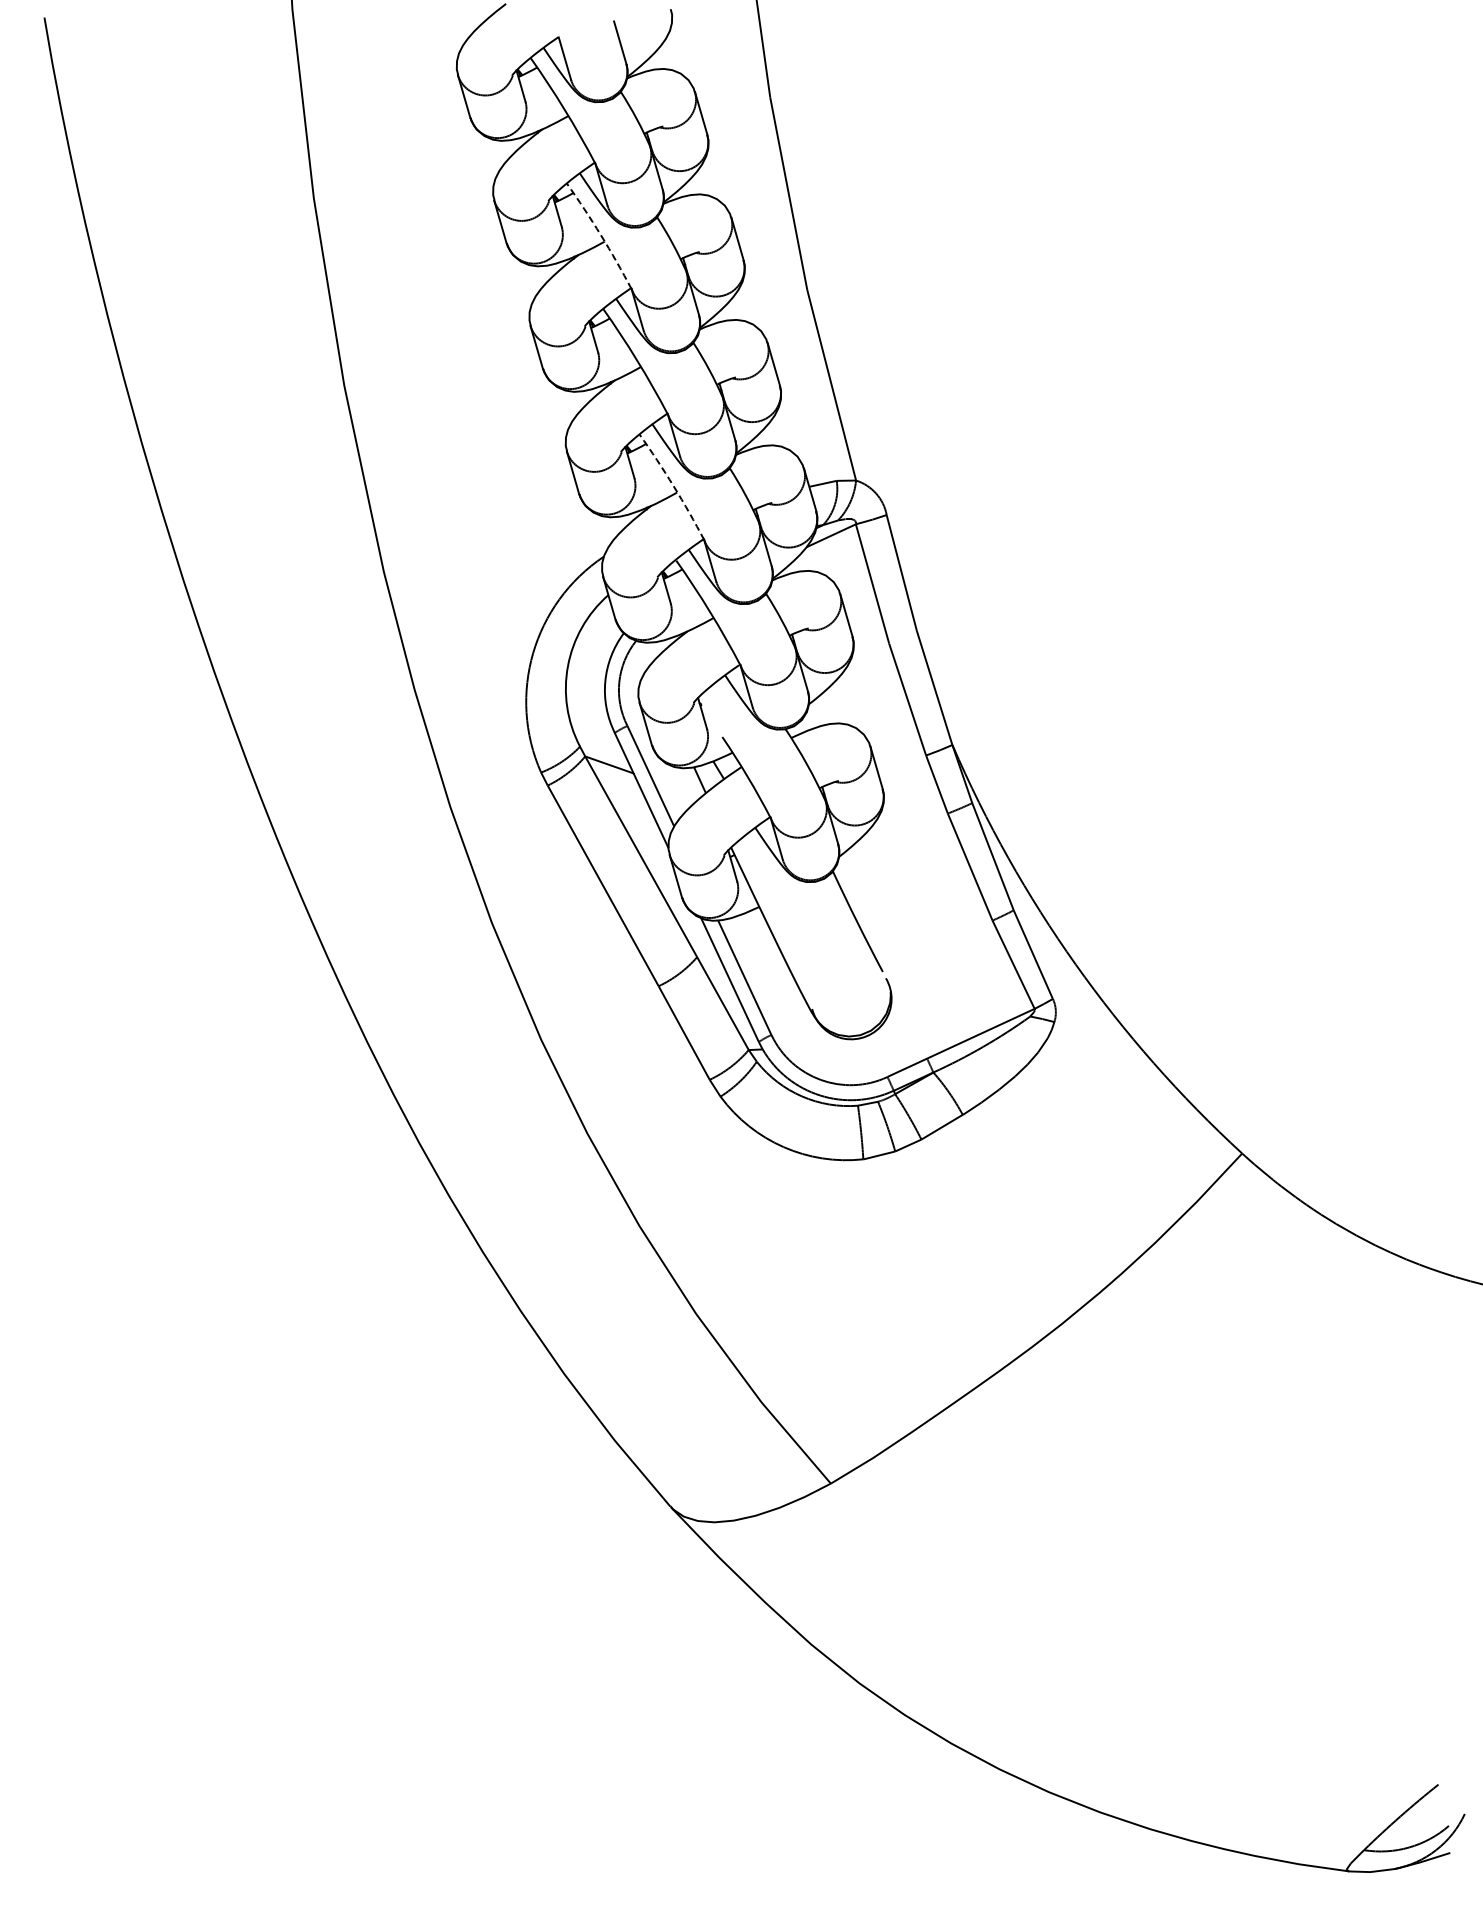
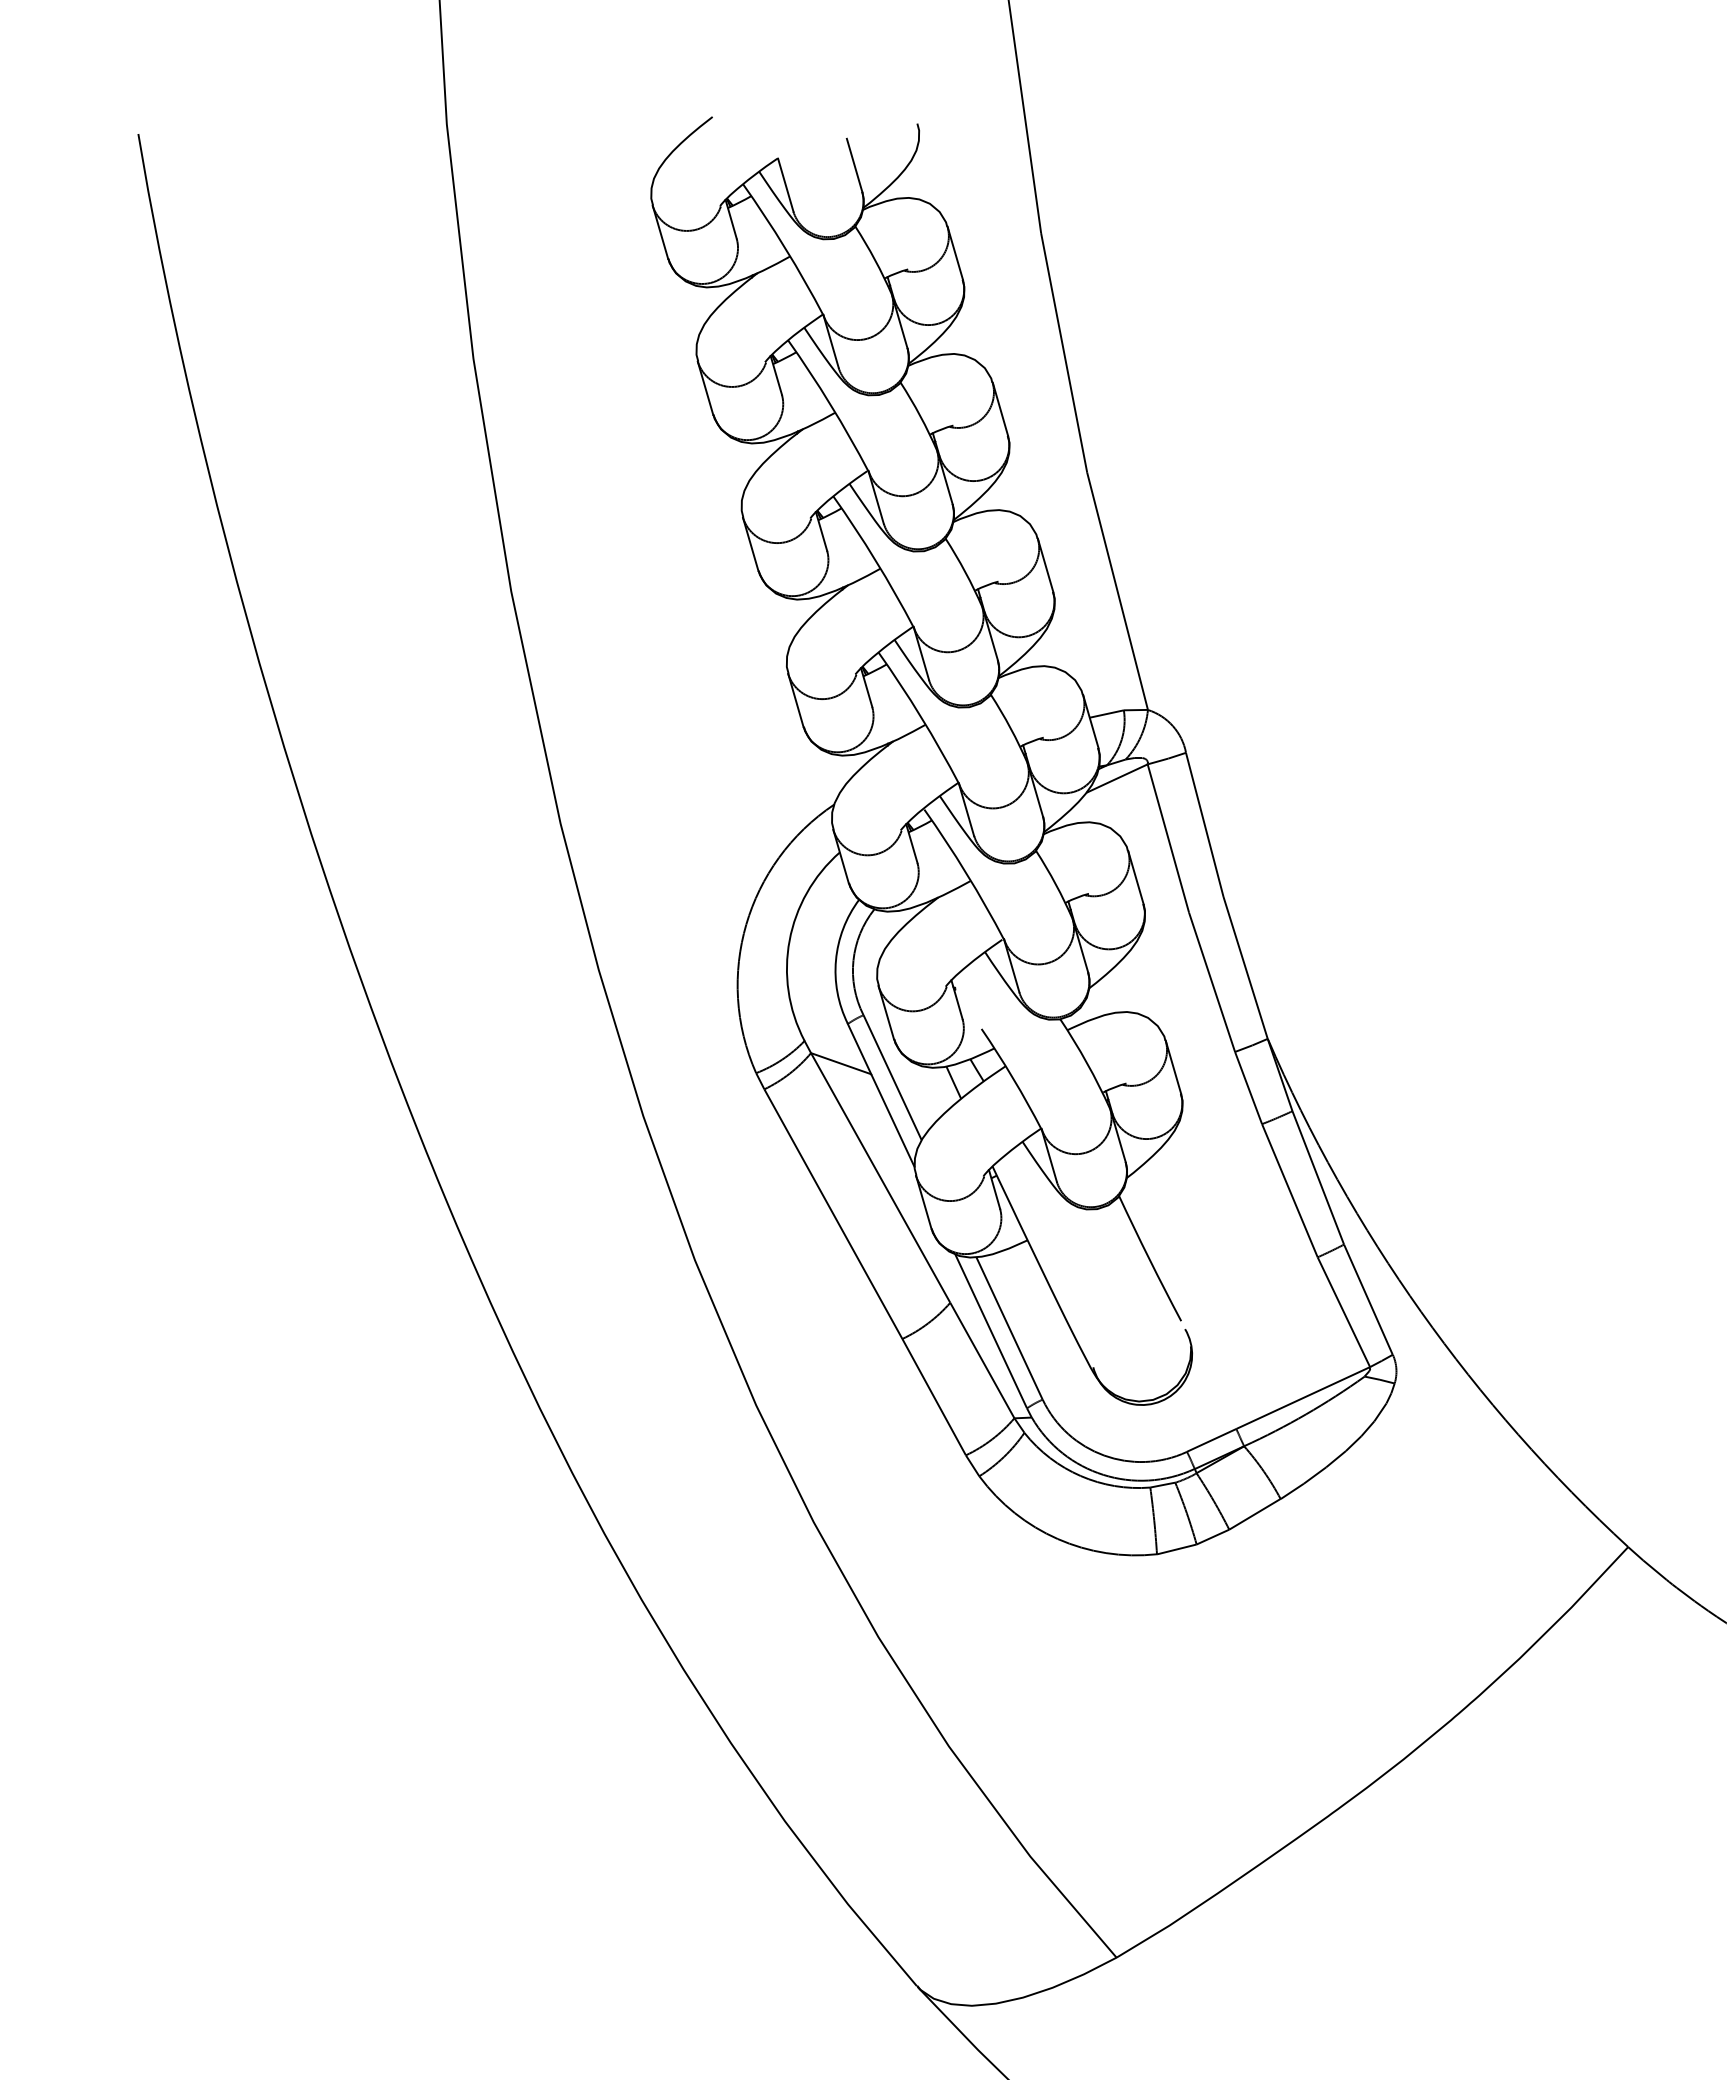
arc: (600, 235) -> (830, 405), dashed -> solid
arc: (673, 486) -> (920, 717), dashed -> solid

